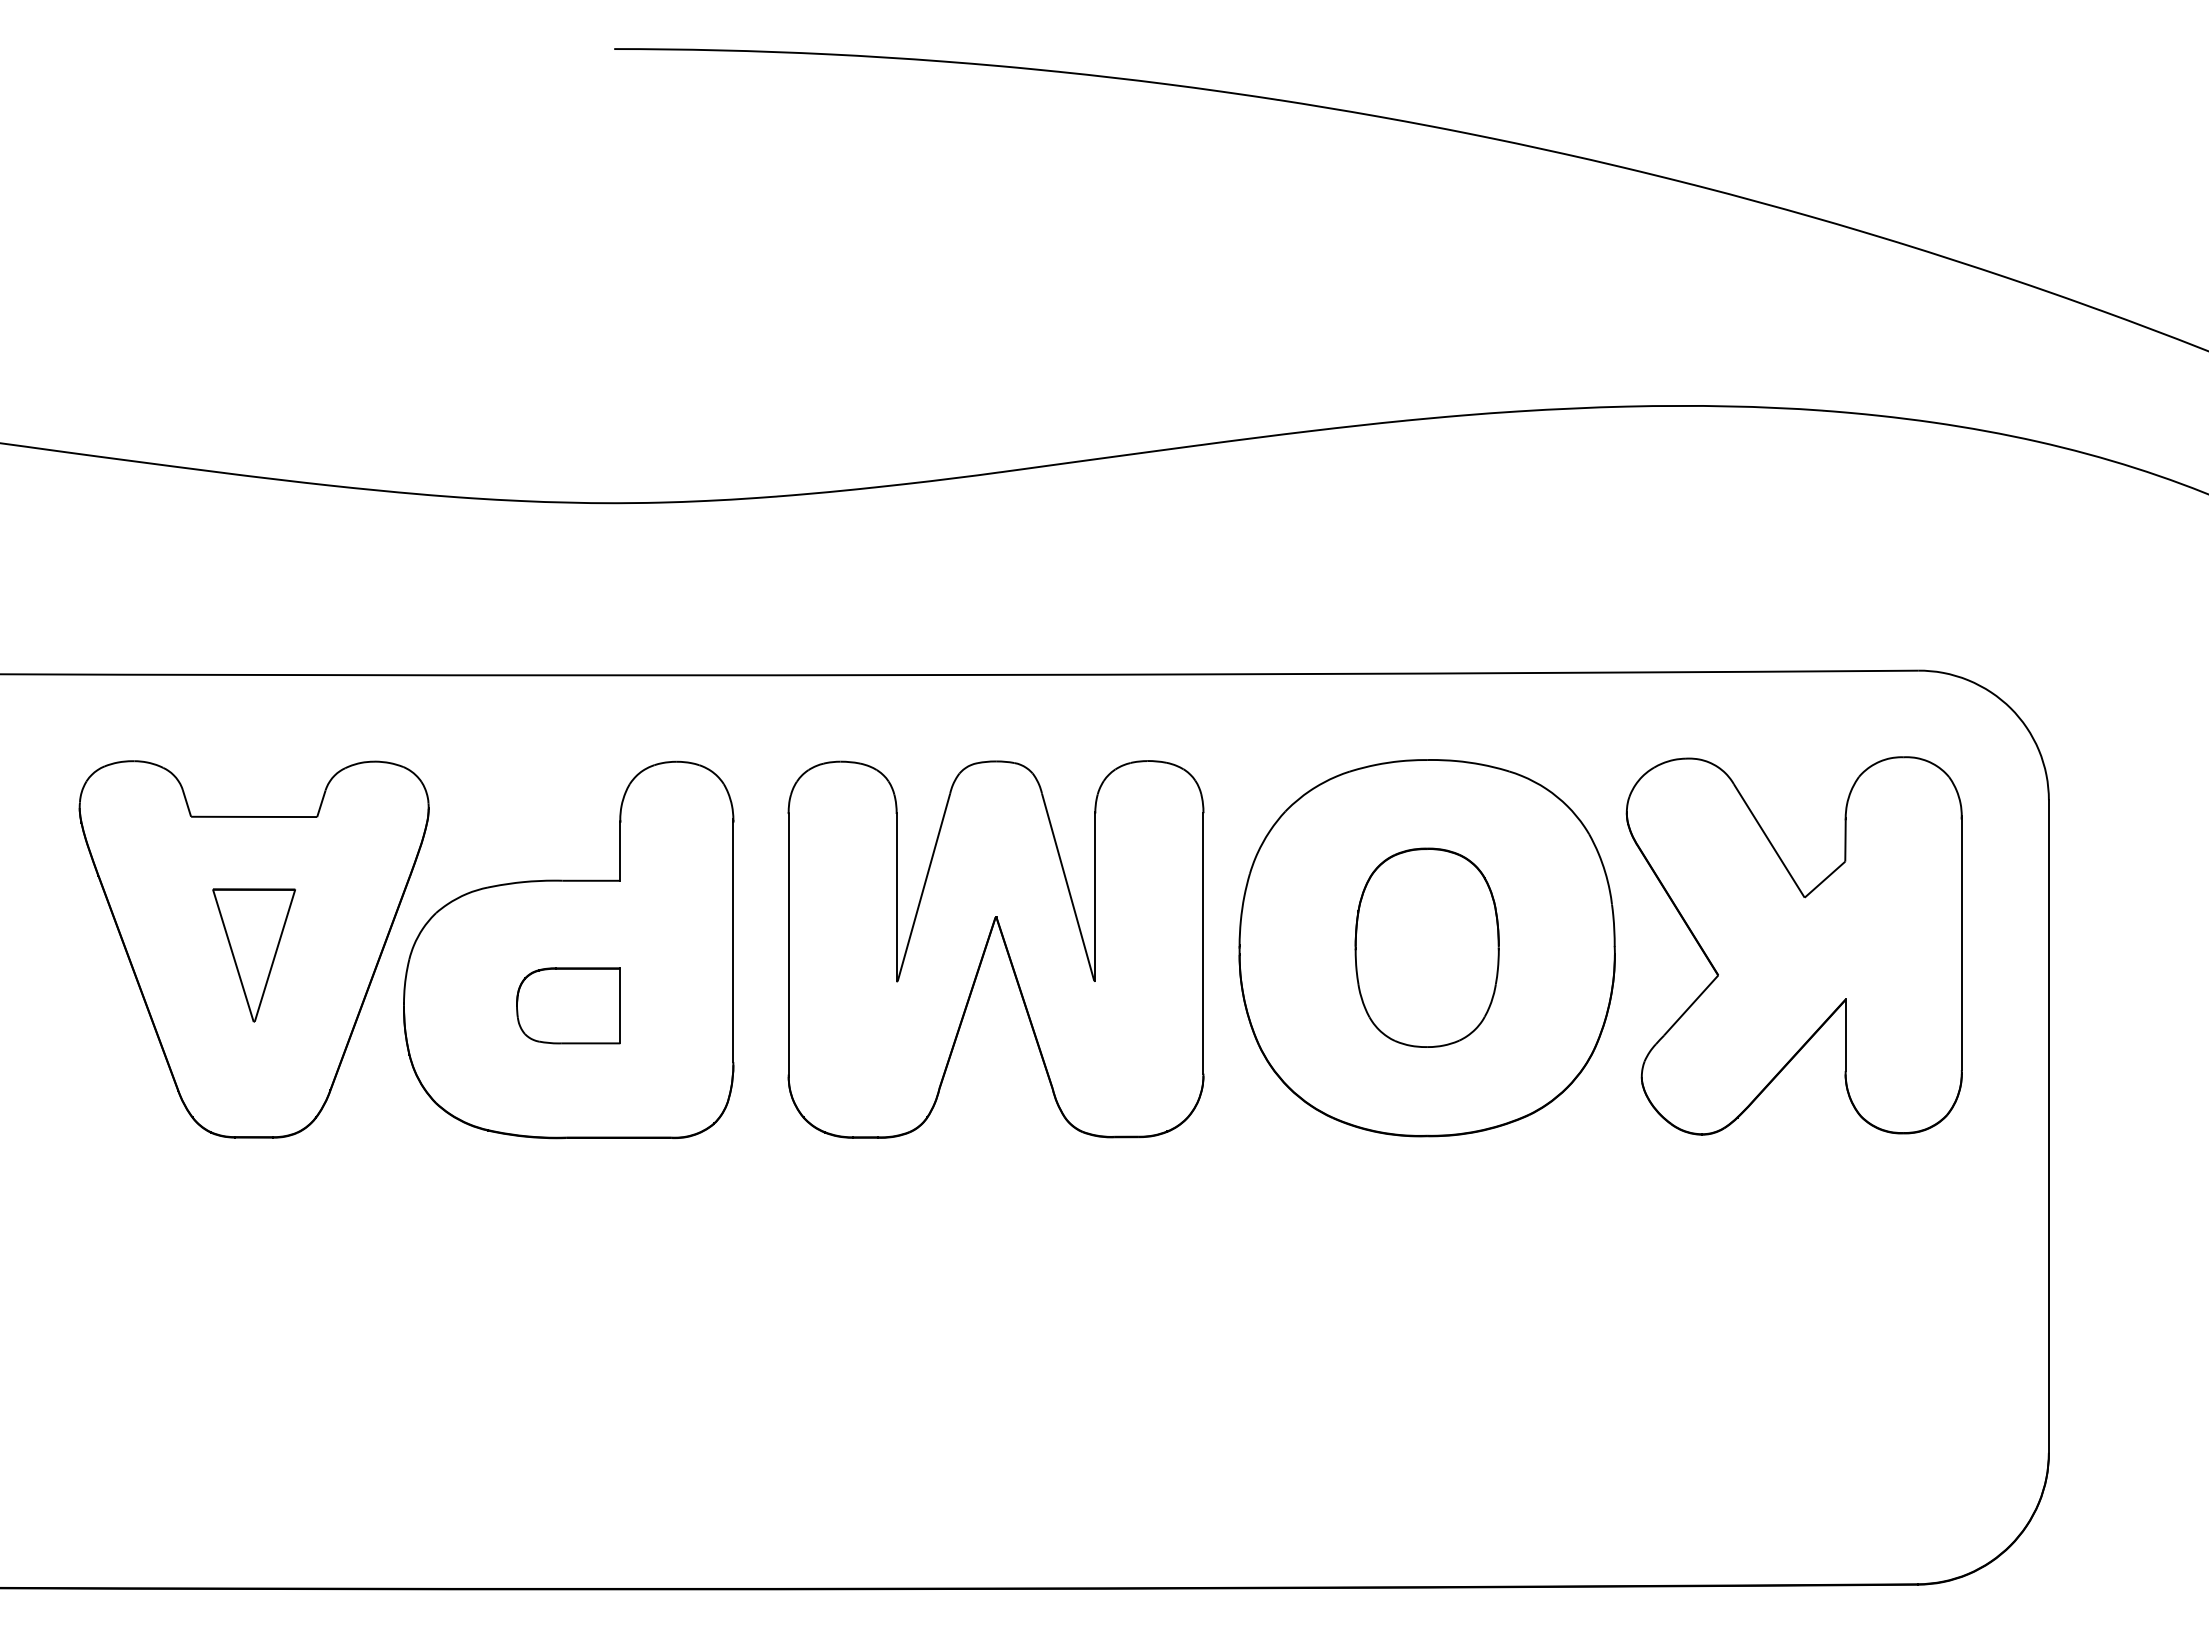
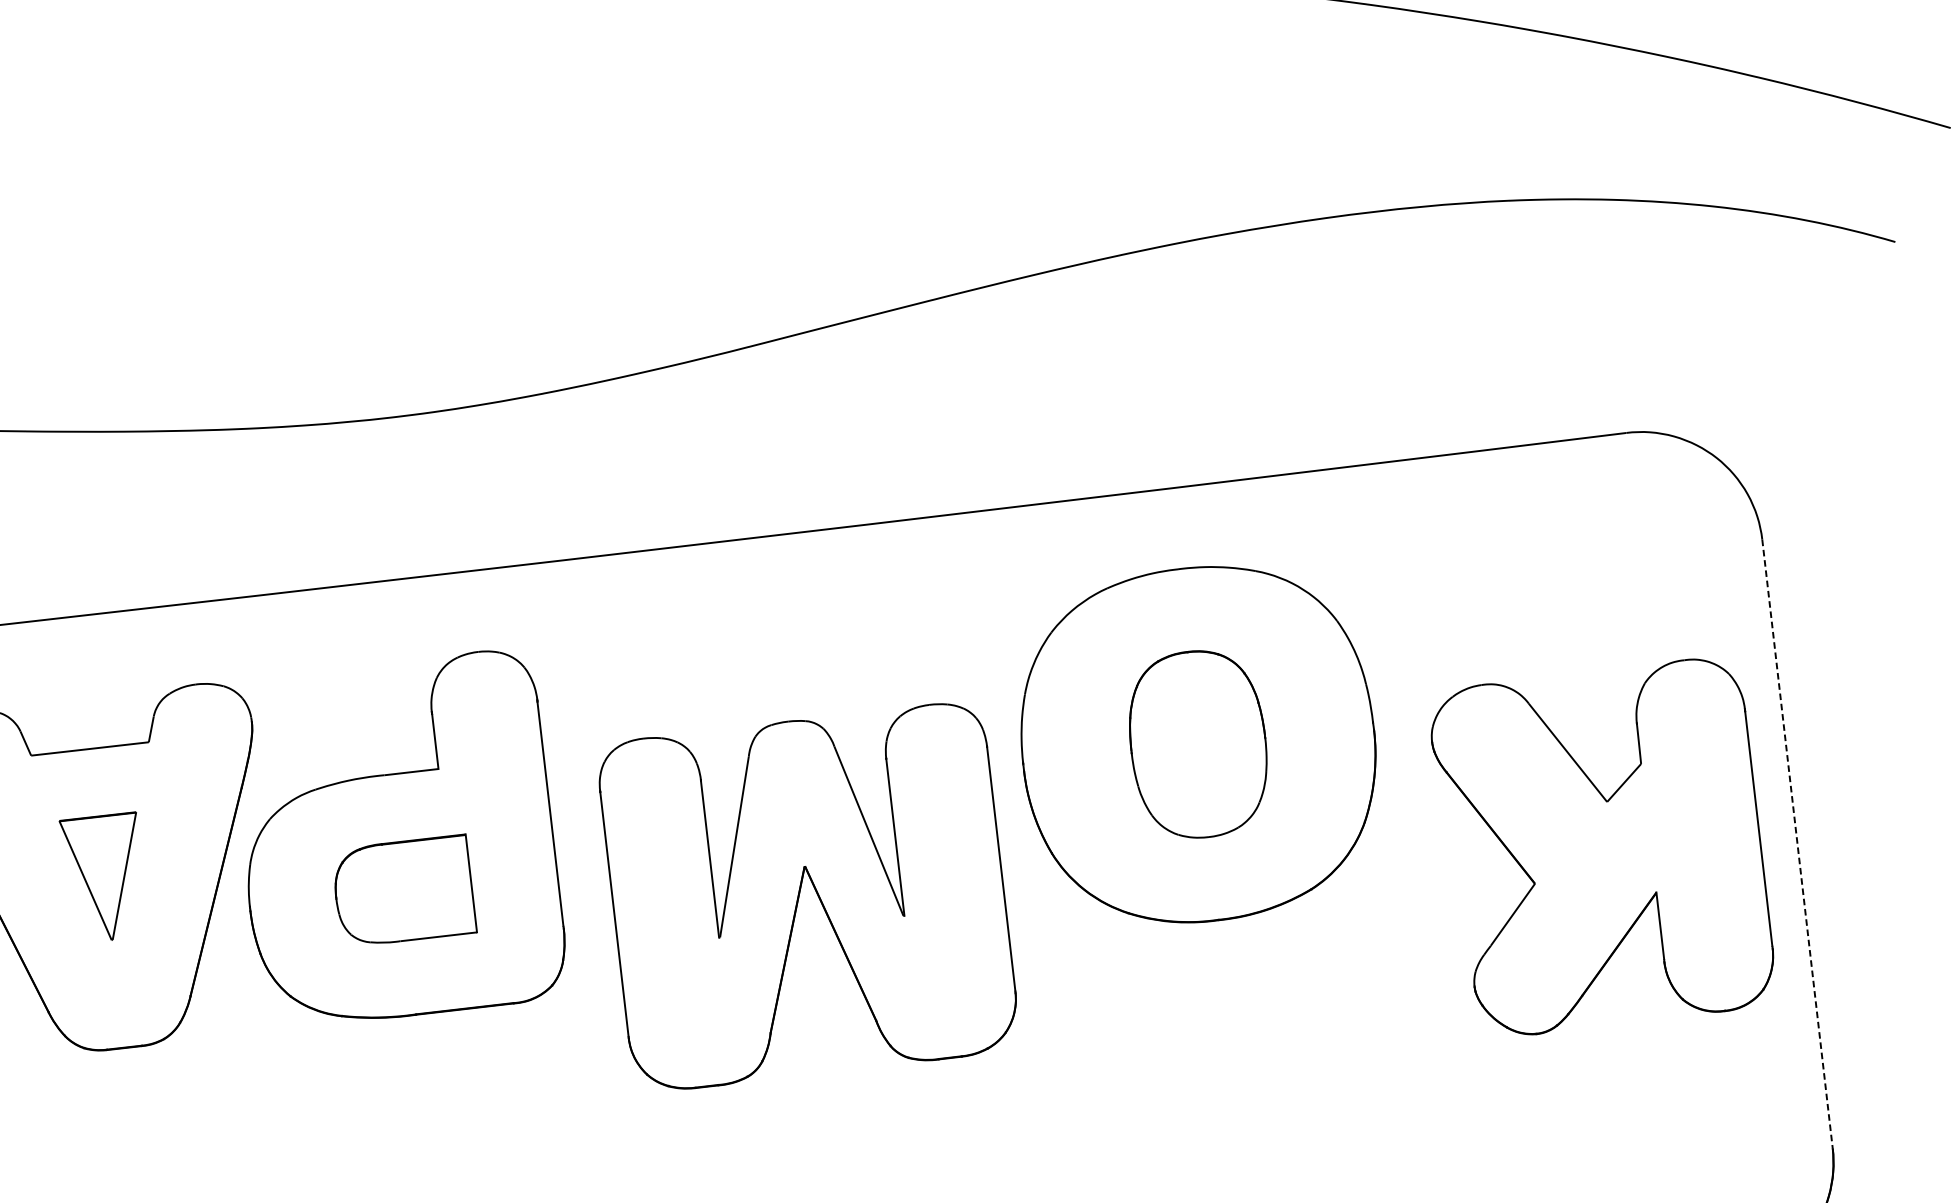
part: (1793, 945) -> (1601, 847), moved
part: (987, 946) -> (800, 895), moved
part: (568, 1005) -> (403, 890), size x1.4
line: (2048, 1126) -> (1797, 844), solid -> dashed

